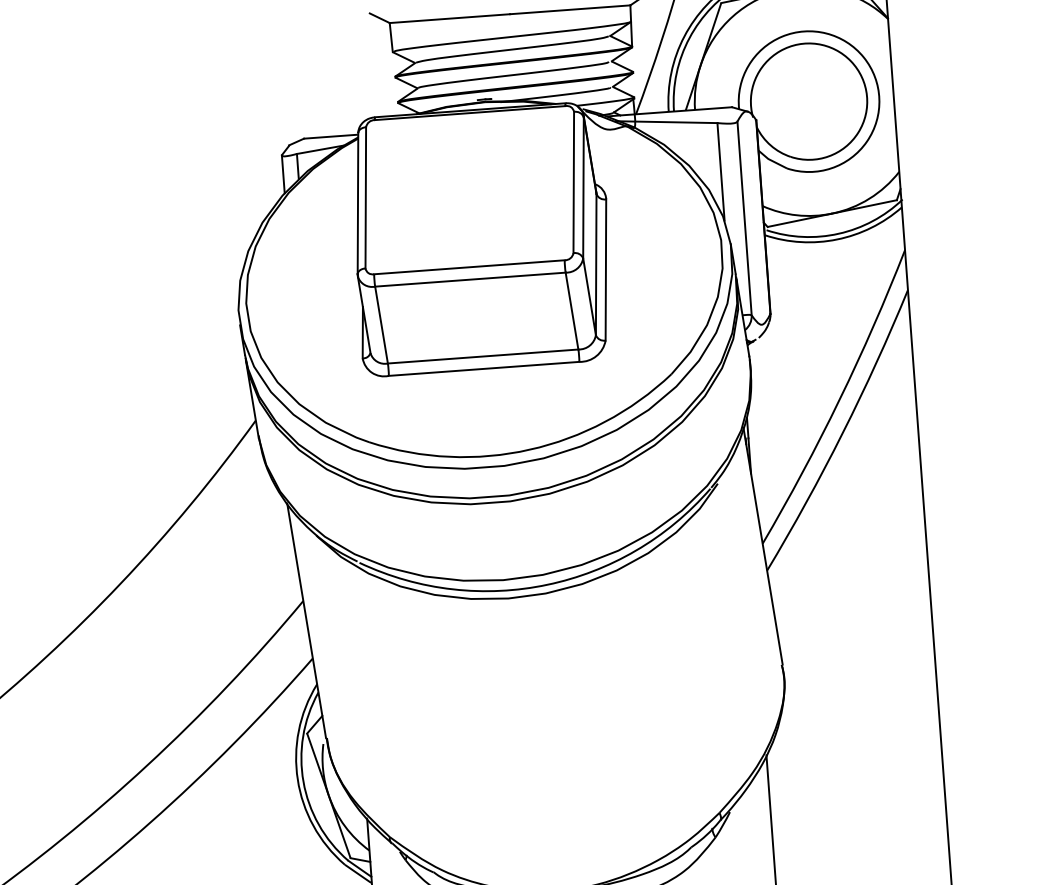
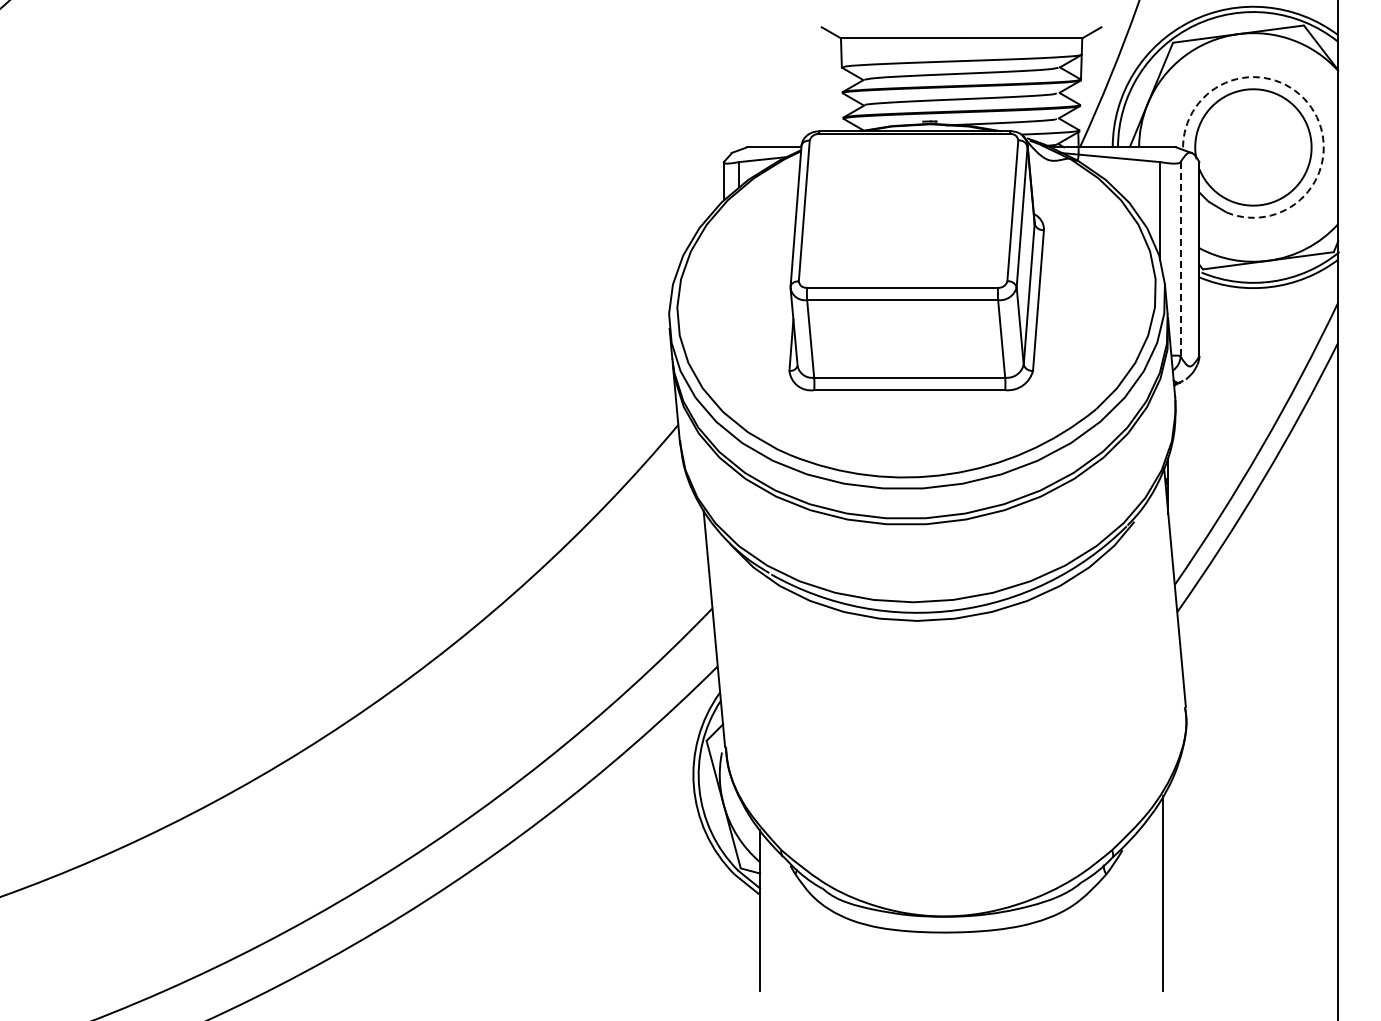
arc: (864, 57) -> (1311, 107), solid -> dashed
line: (744, 217) -> (1180, 258), solid -> dashed

